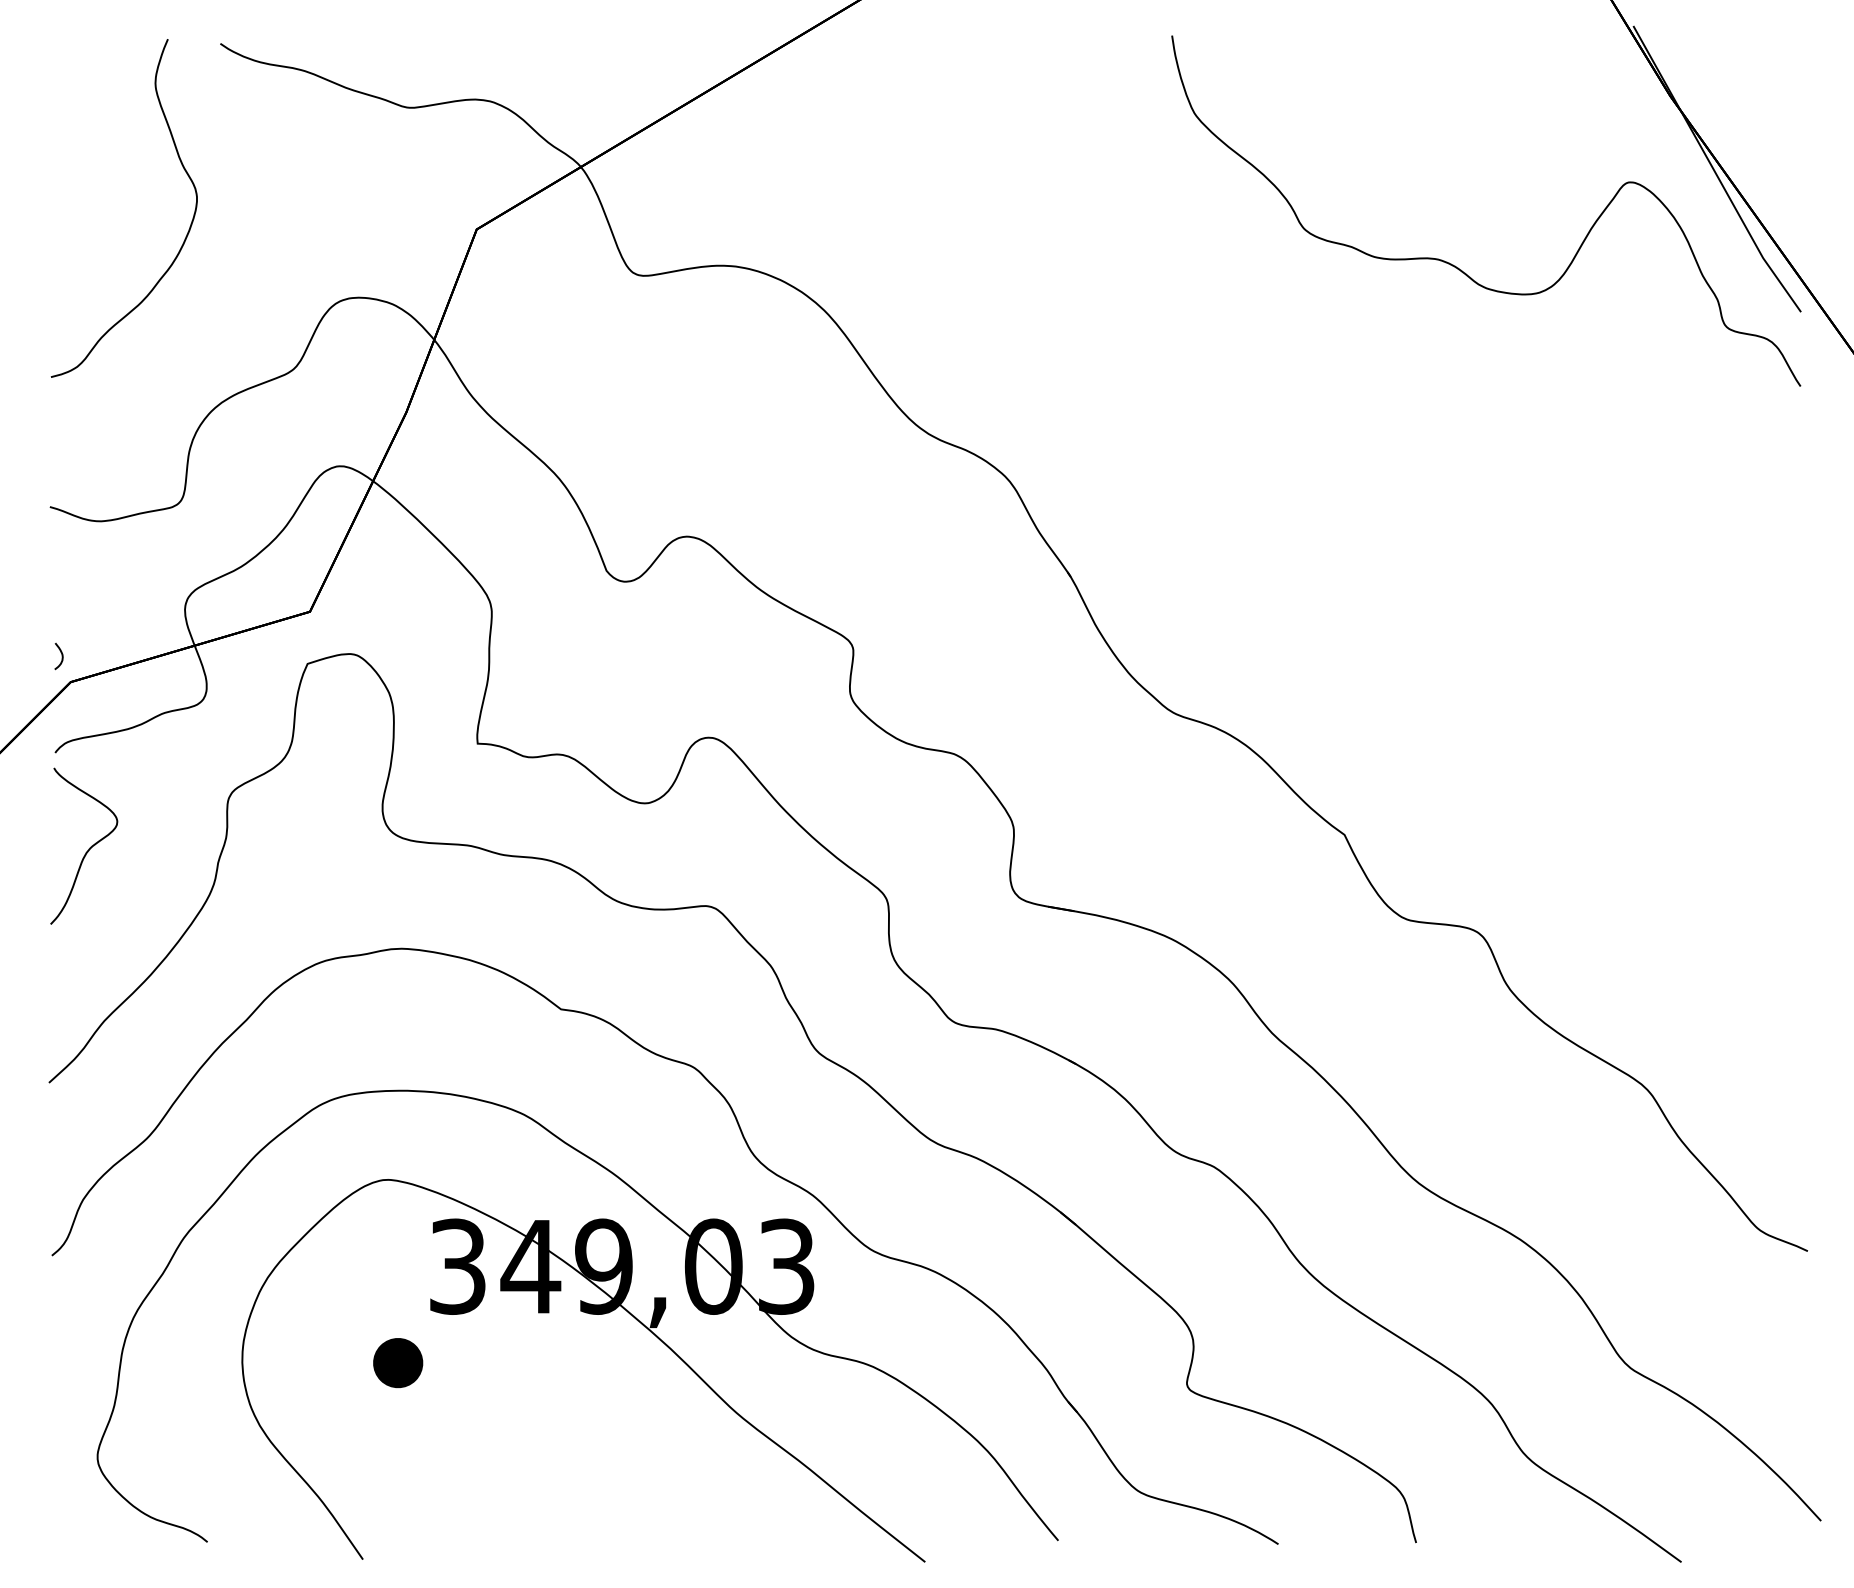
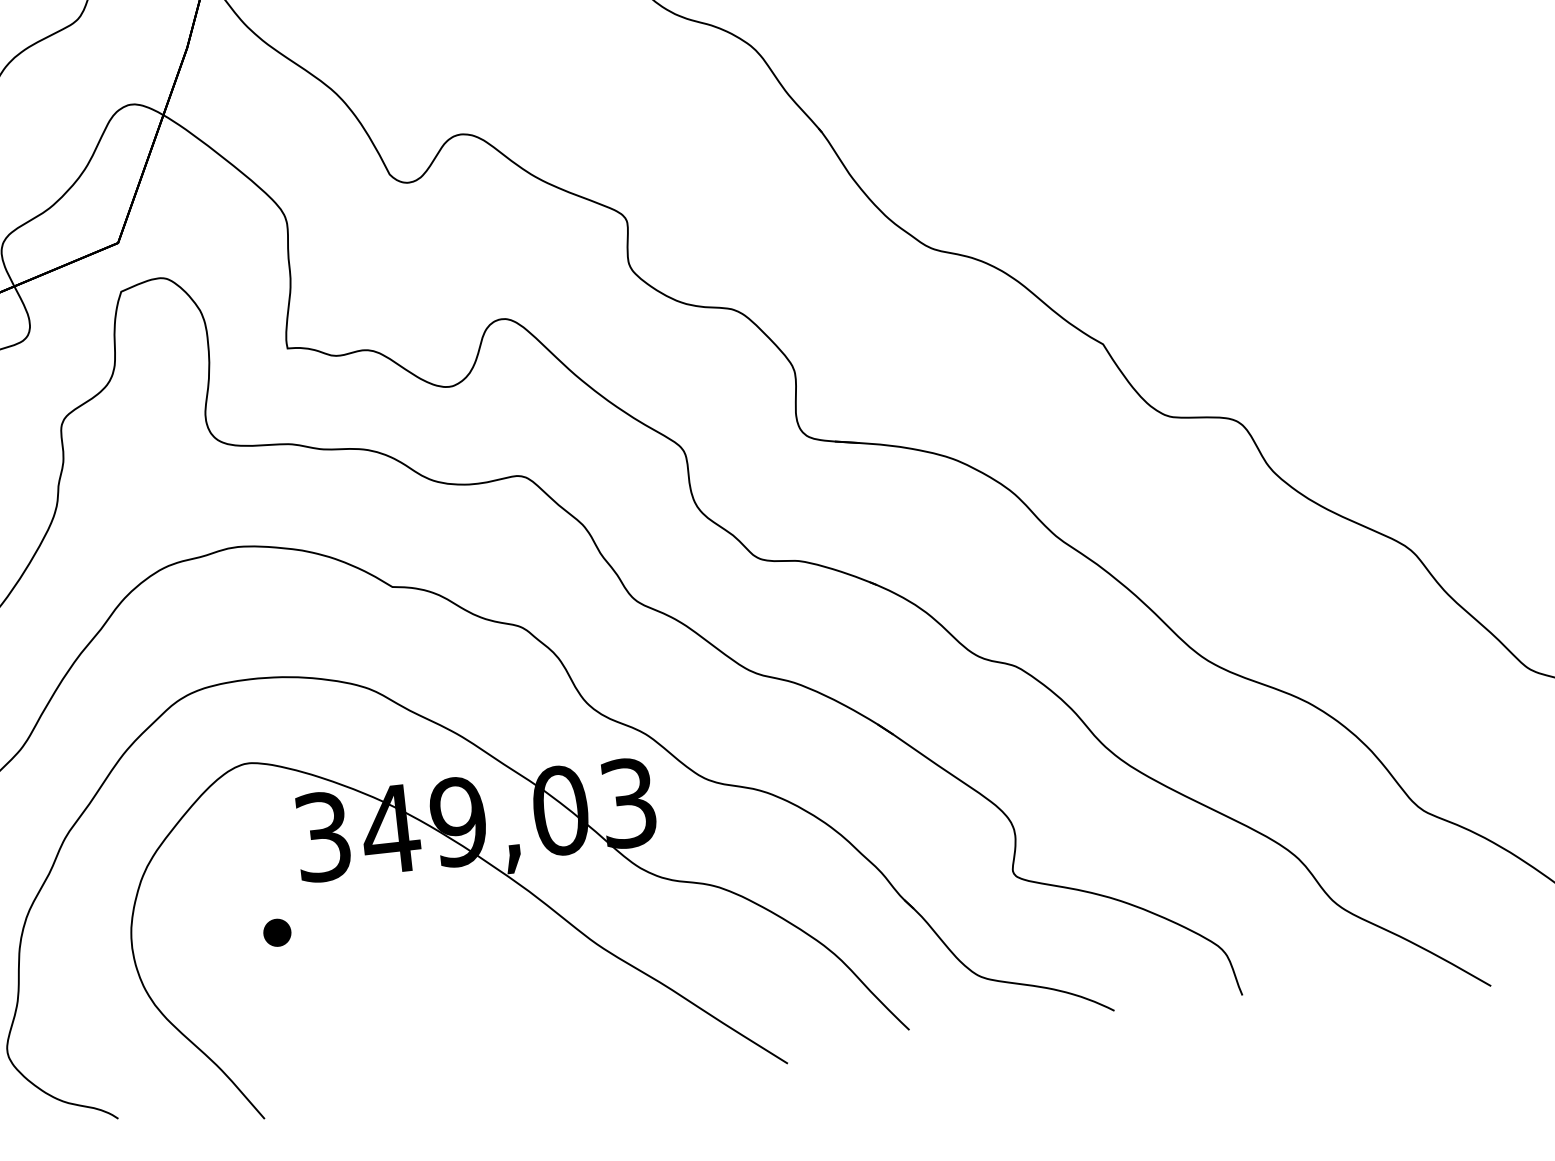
part: (398, 1363) -> (277, 933), size x0.6

